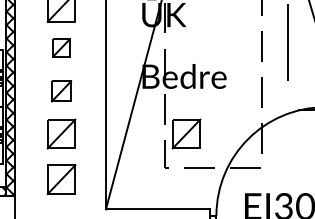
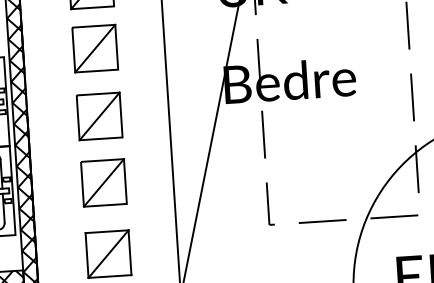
part: (61, 47) -> (95, 47), size x1.67
part: (61, 91) -> (99, 116), size x1.43
part: (186, 133) -> (298, 169), removed

